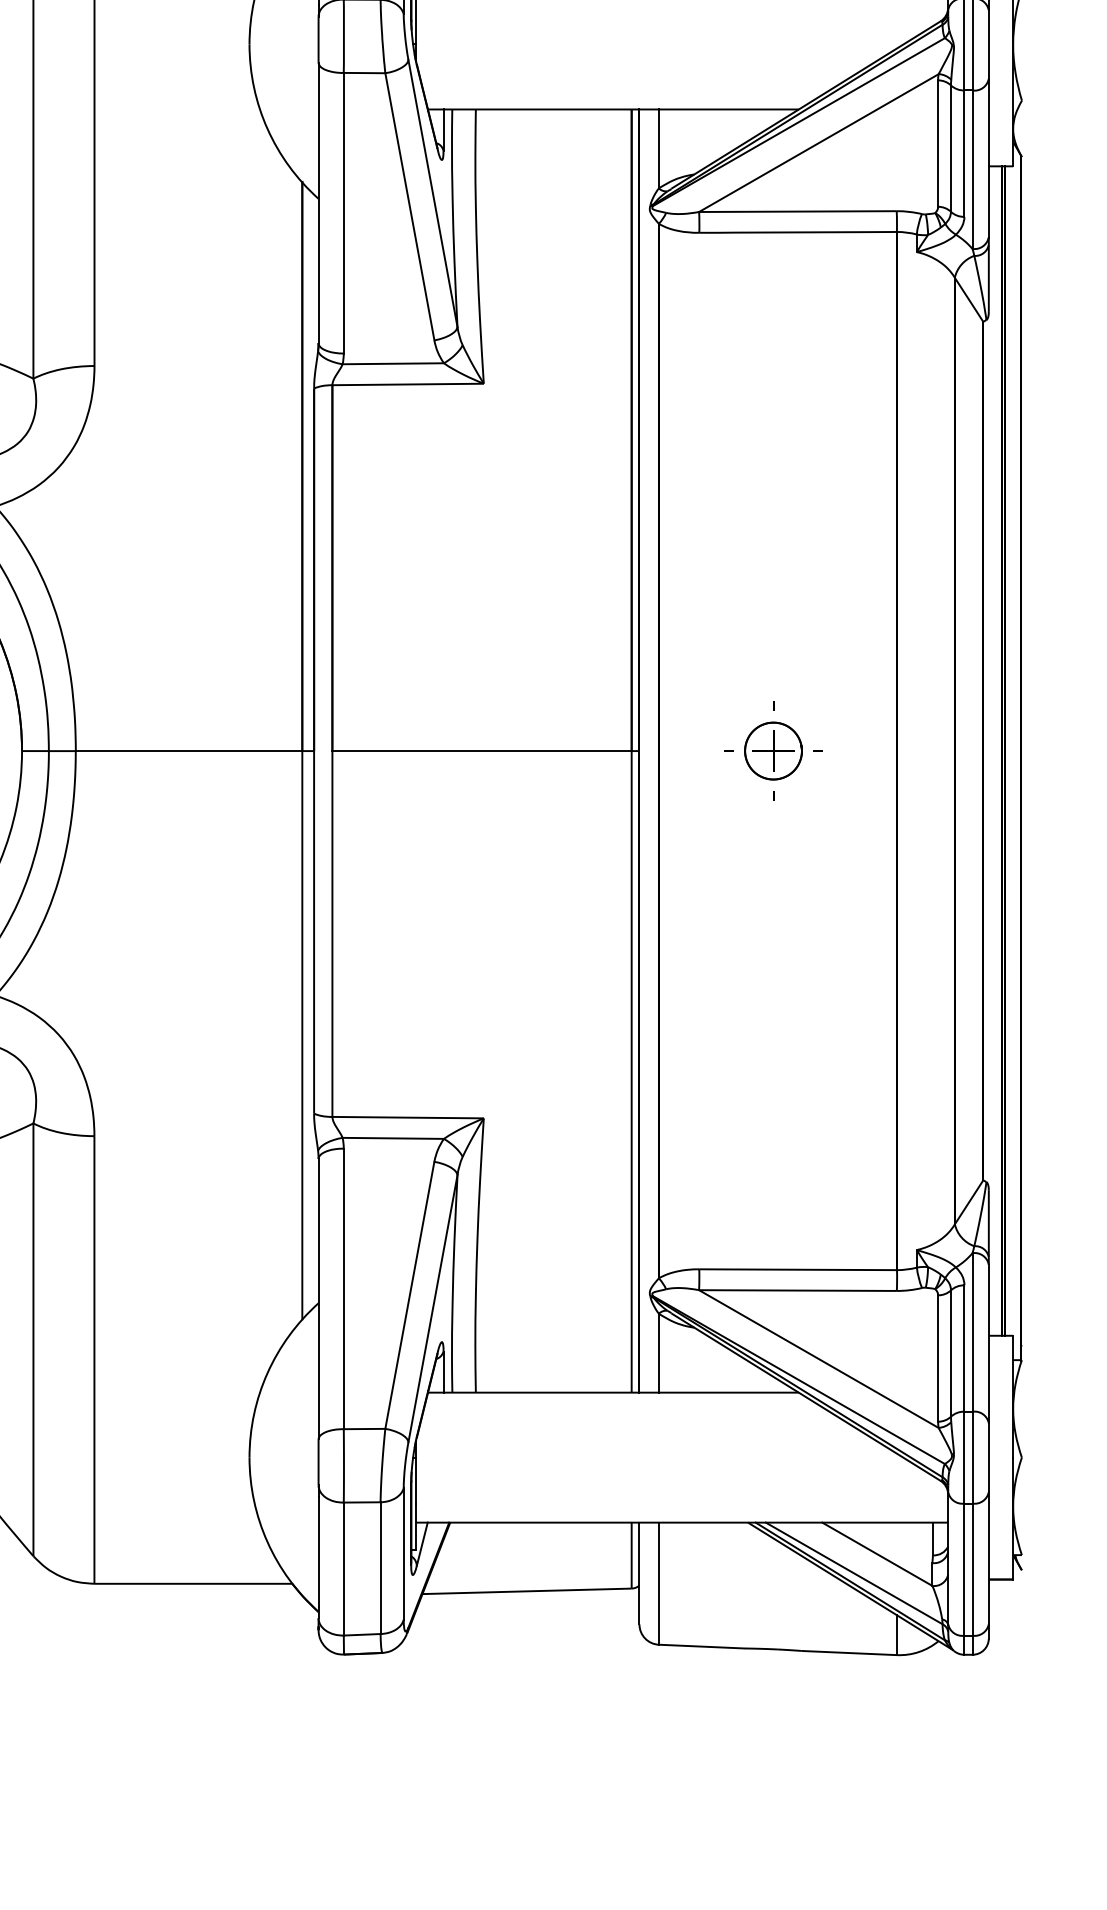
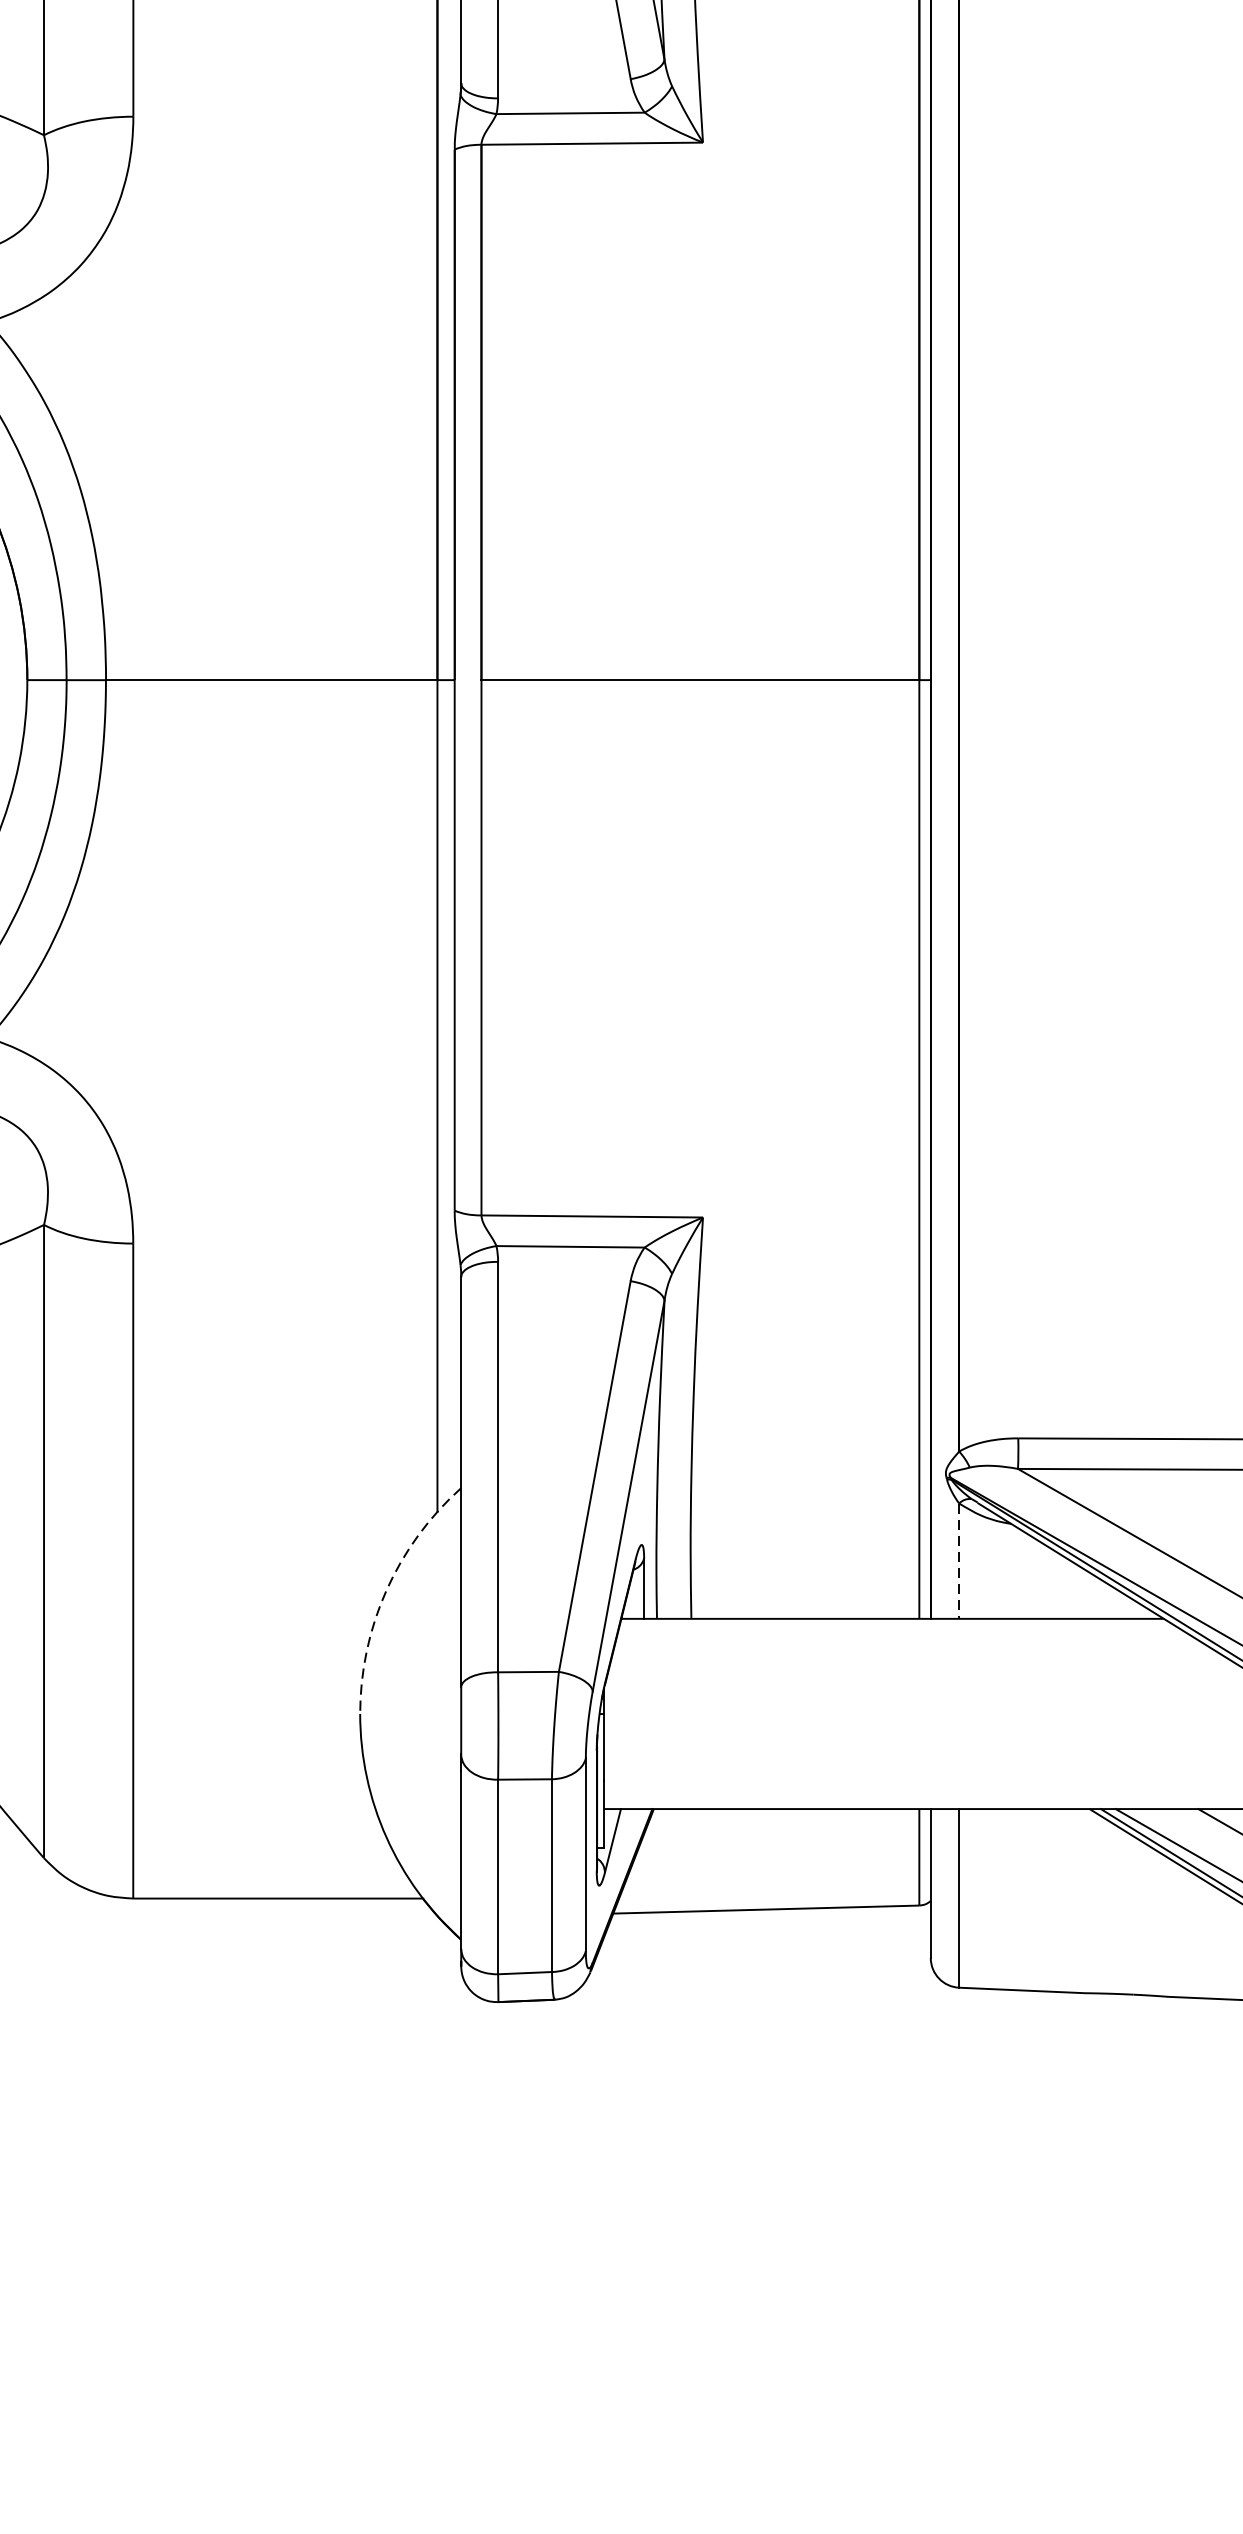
part: (773, 750) -> (1126, 679), removed
line: (658, 1353) -> (958, 1561), solid -> dashed
arc: (267, 1373) -> (386, 1590), solid -> dashed

